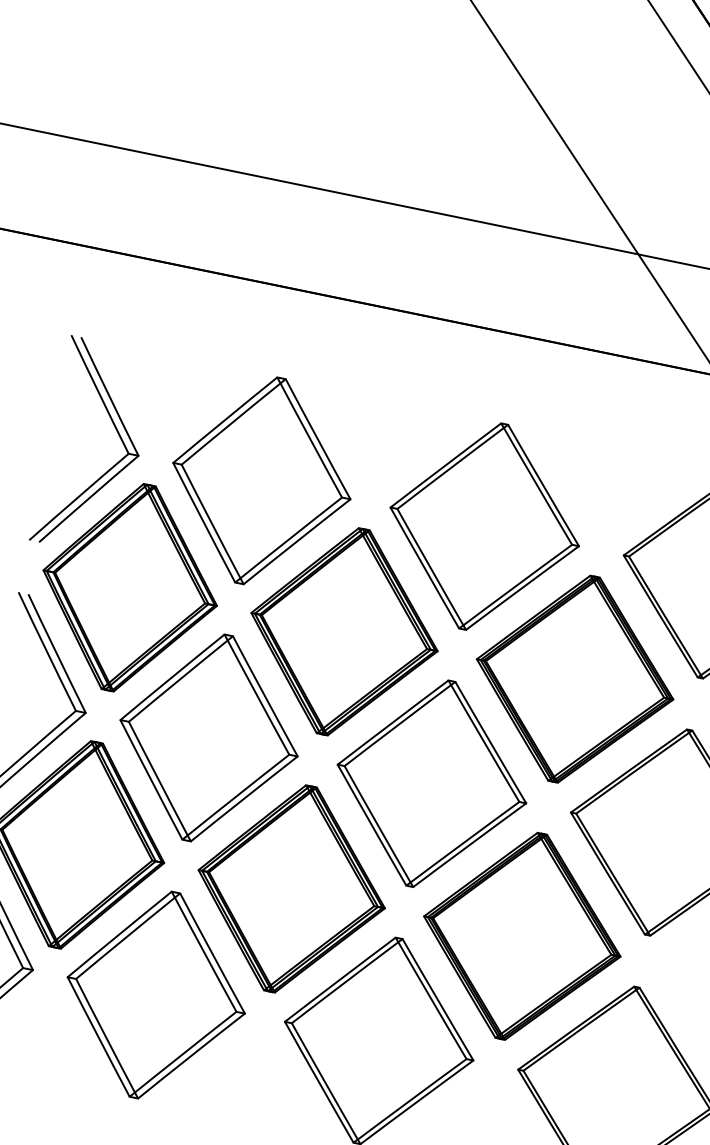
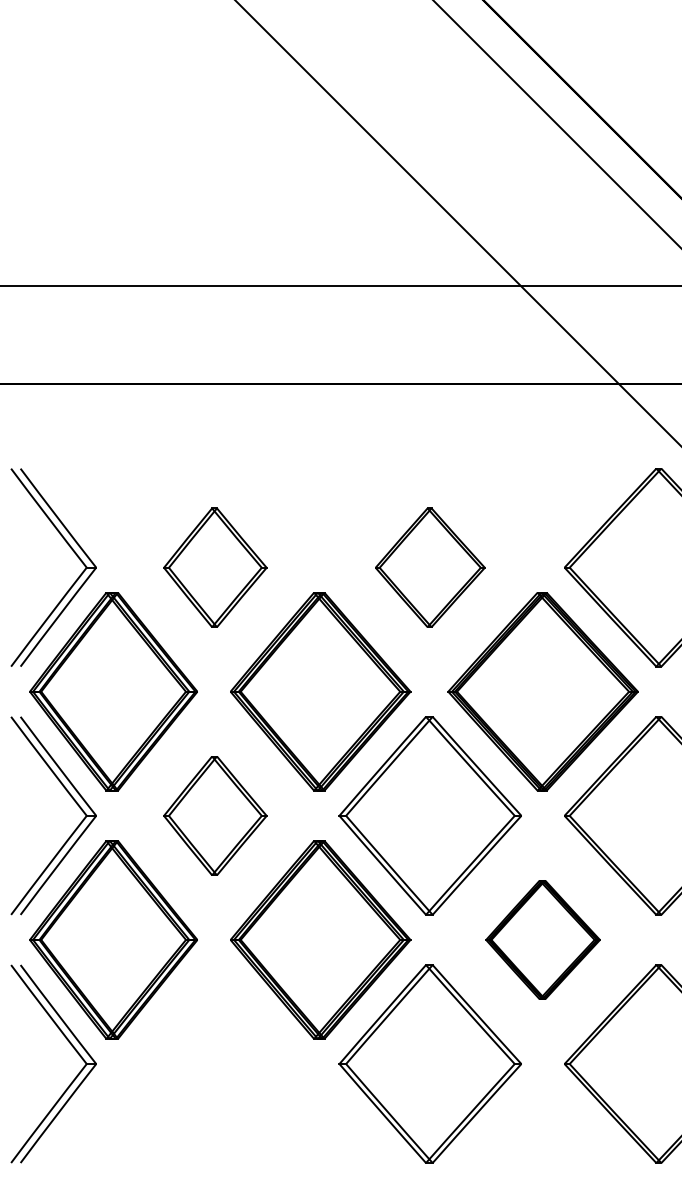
part: (262, 481) -> (215, 567), size x0.6
part: (483, 526) -> (429, 567), size x0.6
part: (209, 737) -> (215, 815), size x0.6
part: (521, 935) -> (542, 939), size x0.6
part: (156, 994) -> (215, 1063), removed

